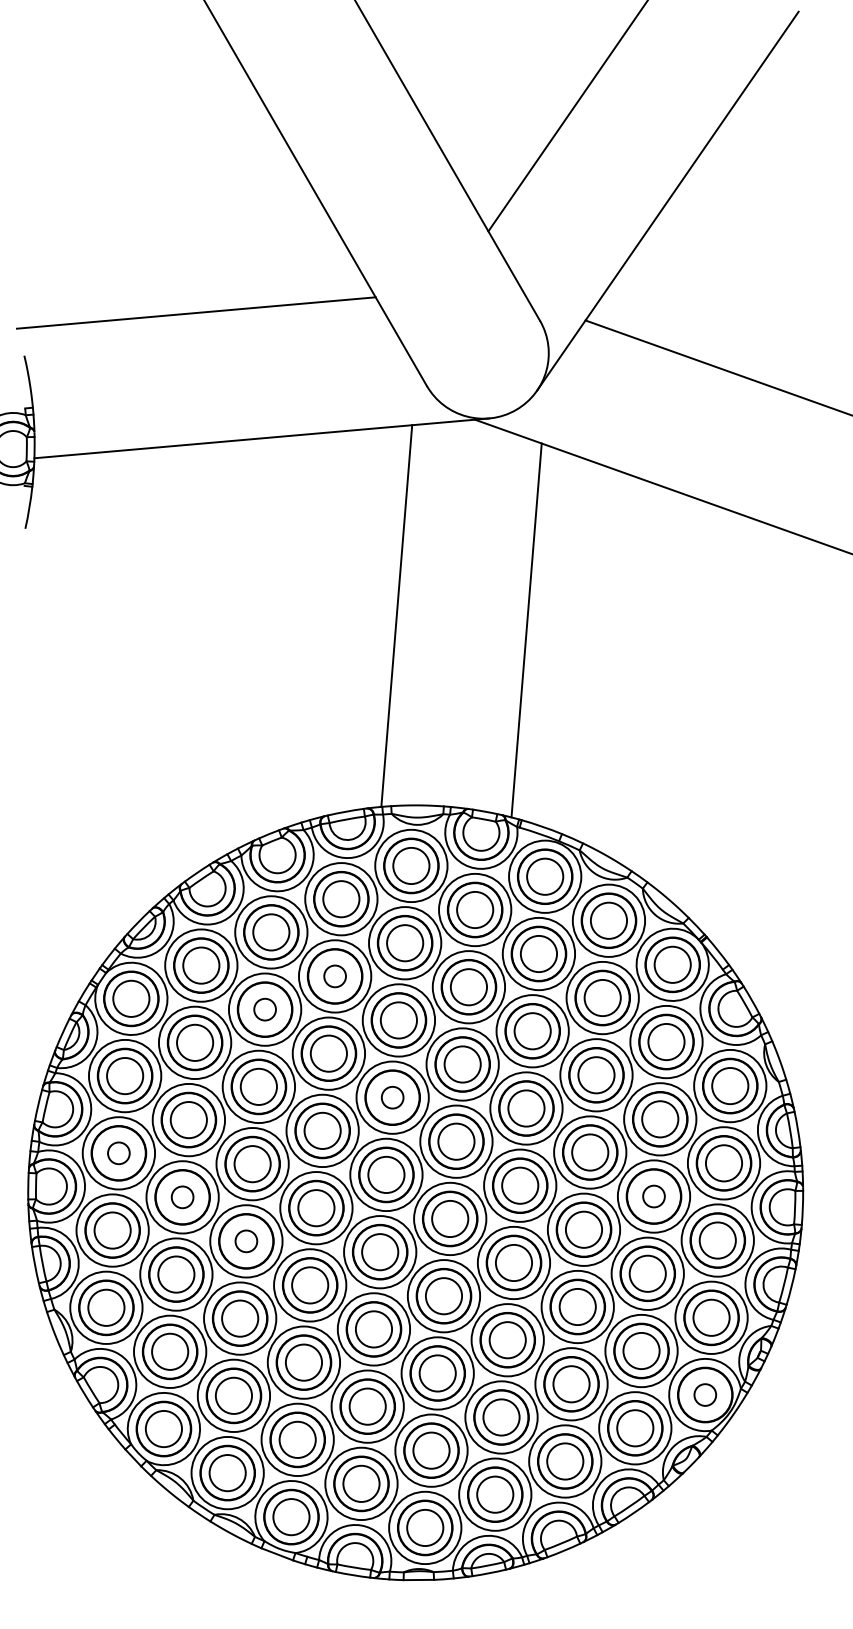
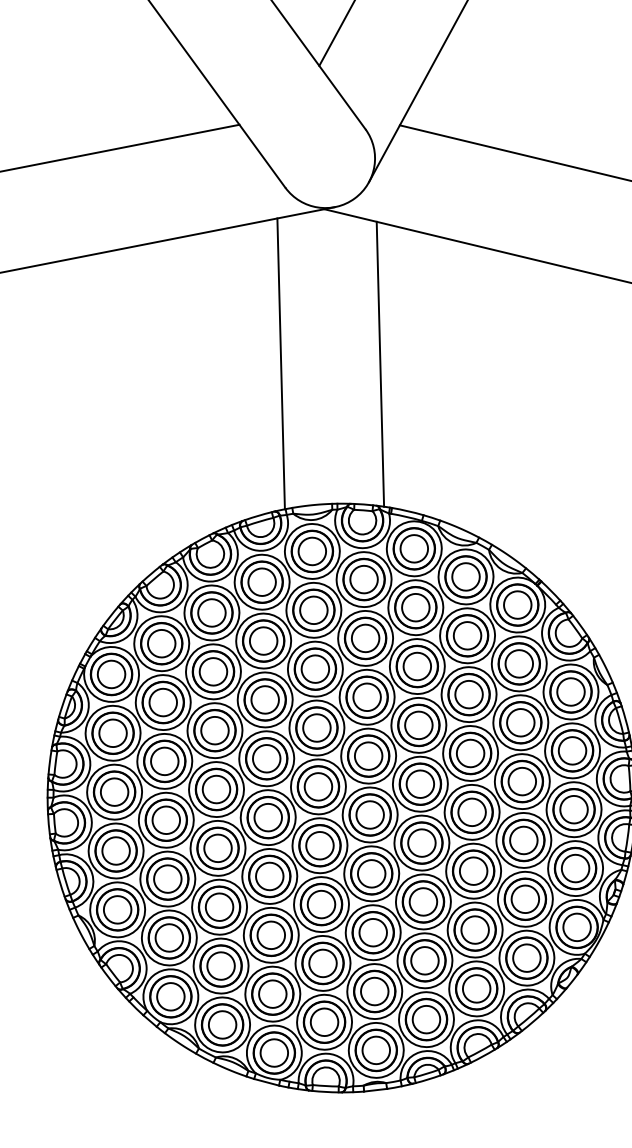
circle: (335, 976) -> (263, 641), size x1.67
circle: (265, 1009) -> (213, 671), size x1.67
circle: (392, 1097) -> (316, 727), size x1.67
circle: (118, 1153) -> (114, 792), size x1.67
circle: (653, 1196) -> (521, 781), size x1.67
circle: (182, 1197) -> (166, 820), size x1.67
circle: (246, 1241) -> (218, 848), size x1.67
circle: (705, 1394) -> (577, 926), size x1.67

